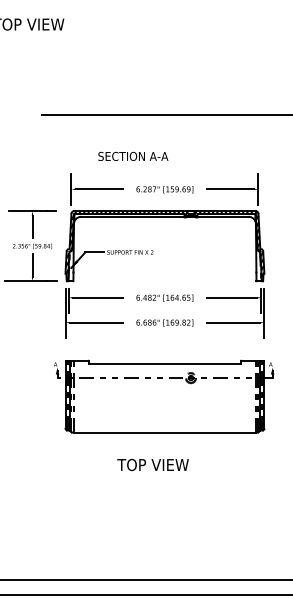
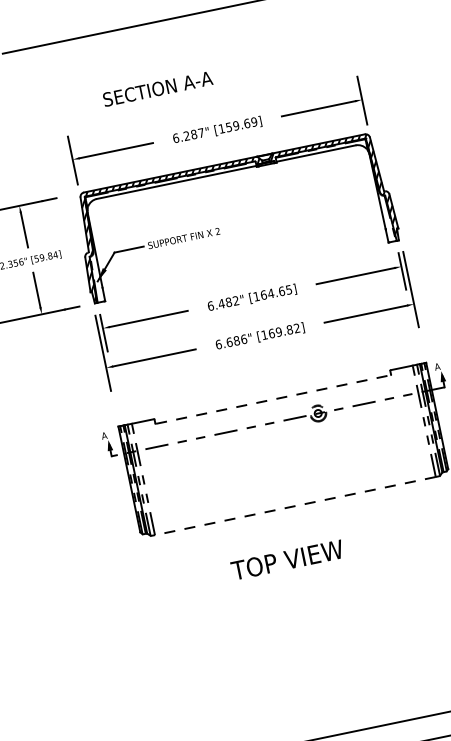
line: (164, 363) -> (272, 399), solid -> dashed
line: (164, 432) -> (294, 506), solid -> dashed

